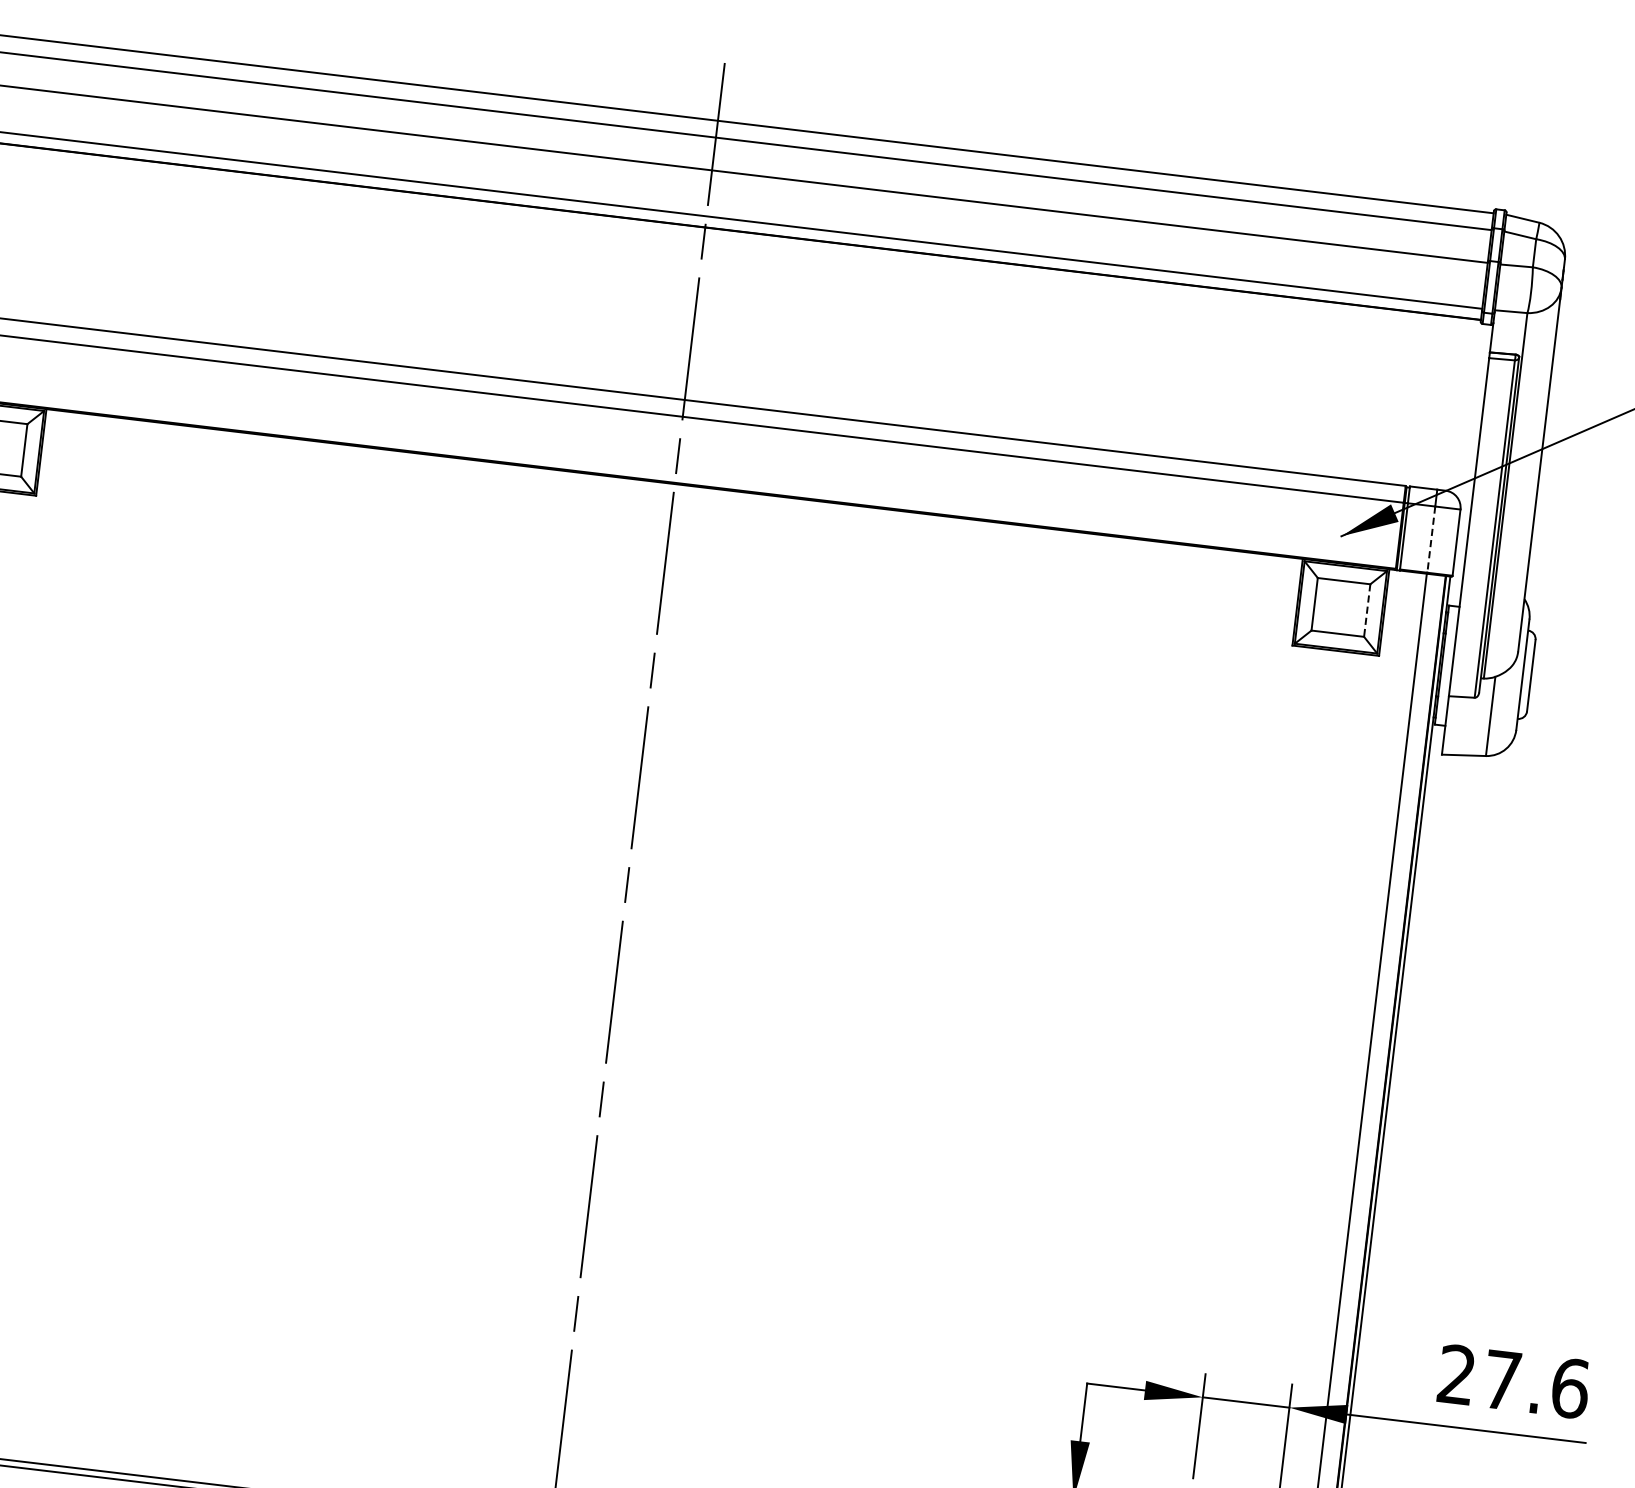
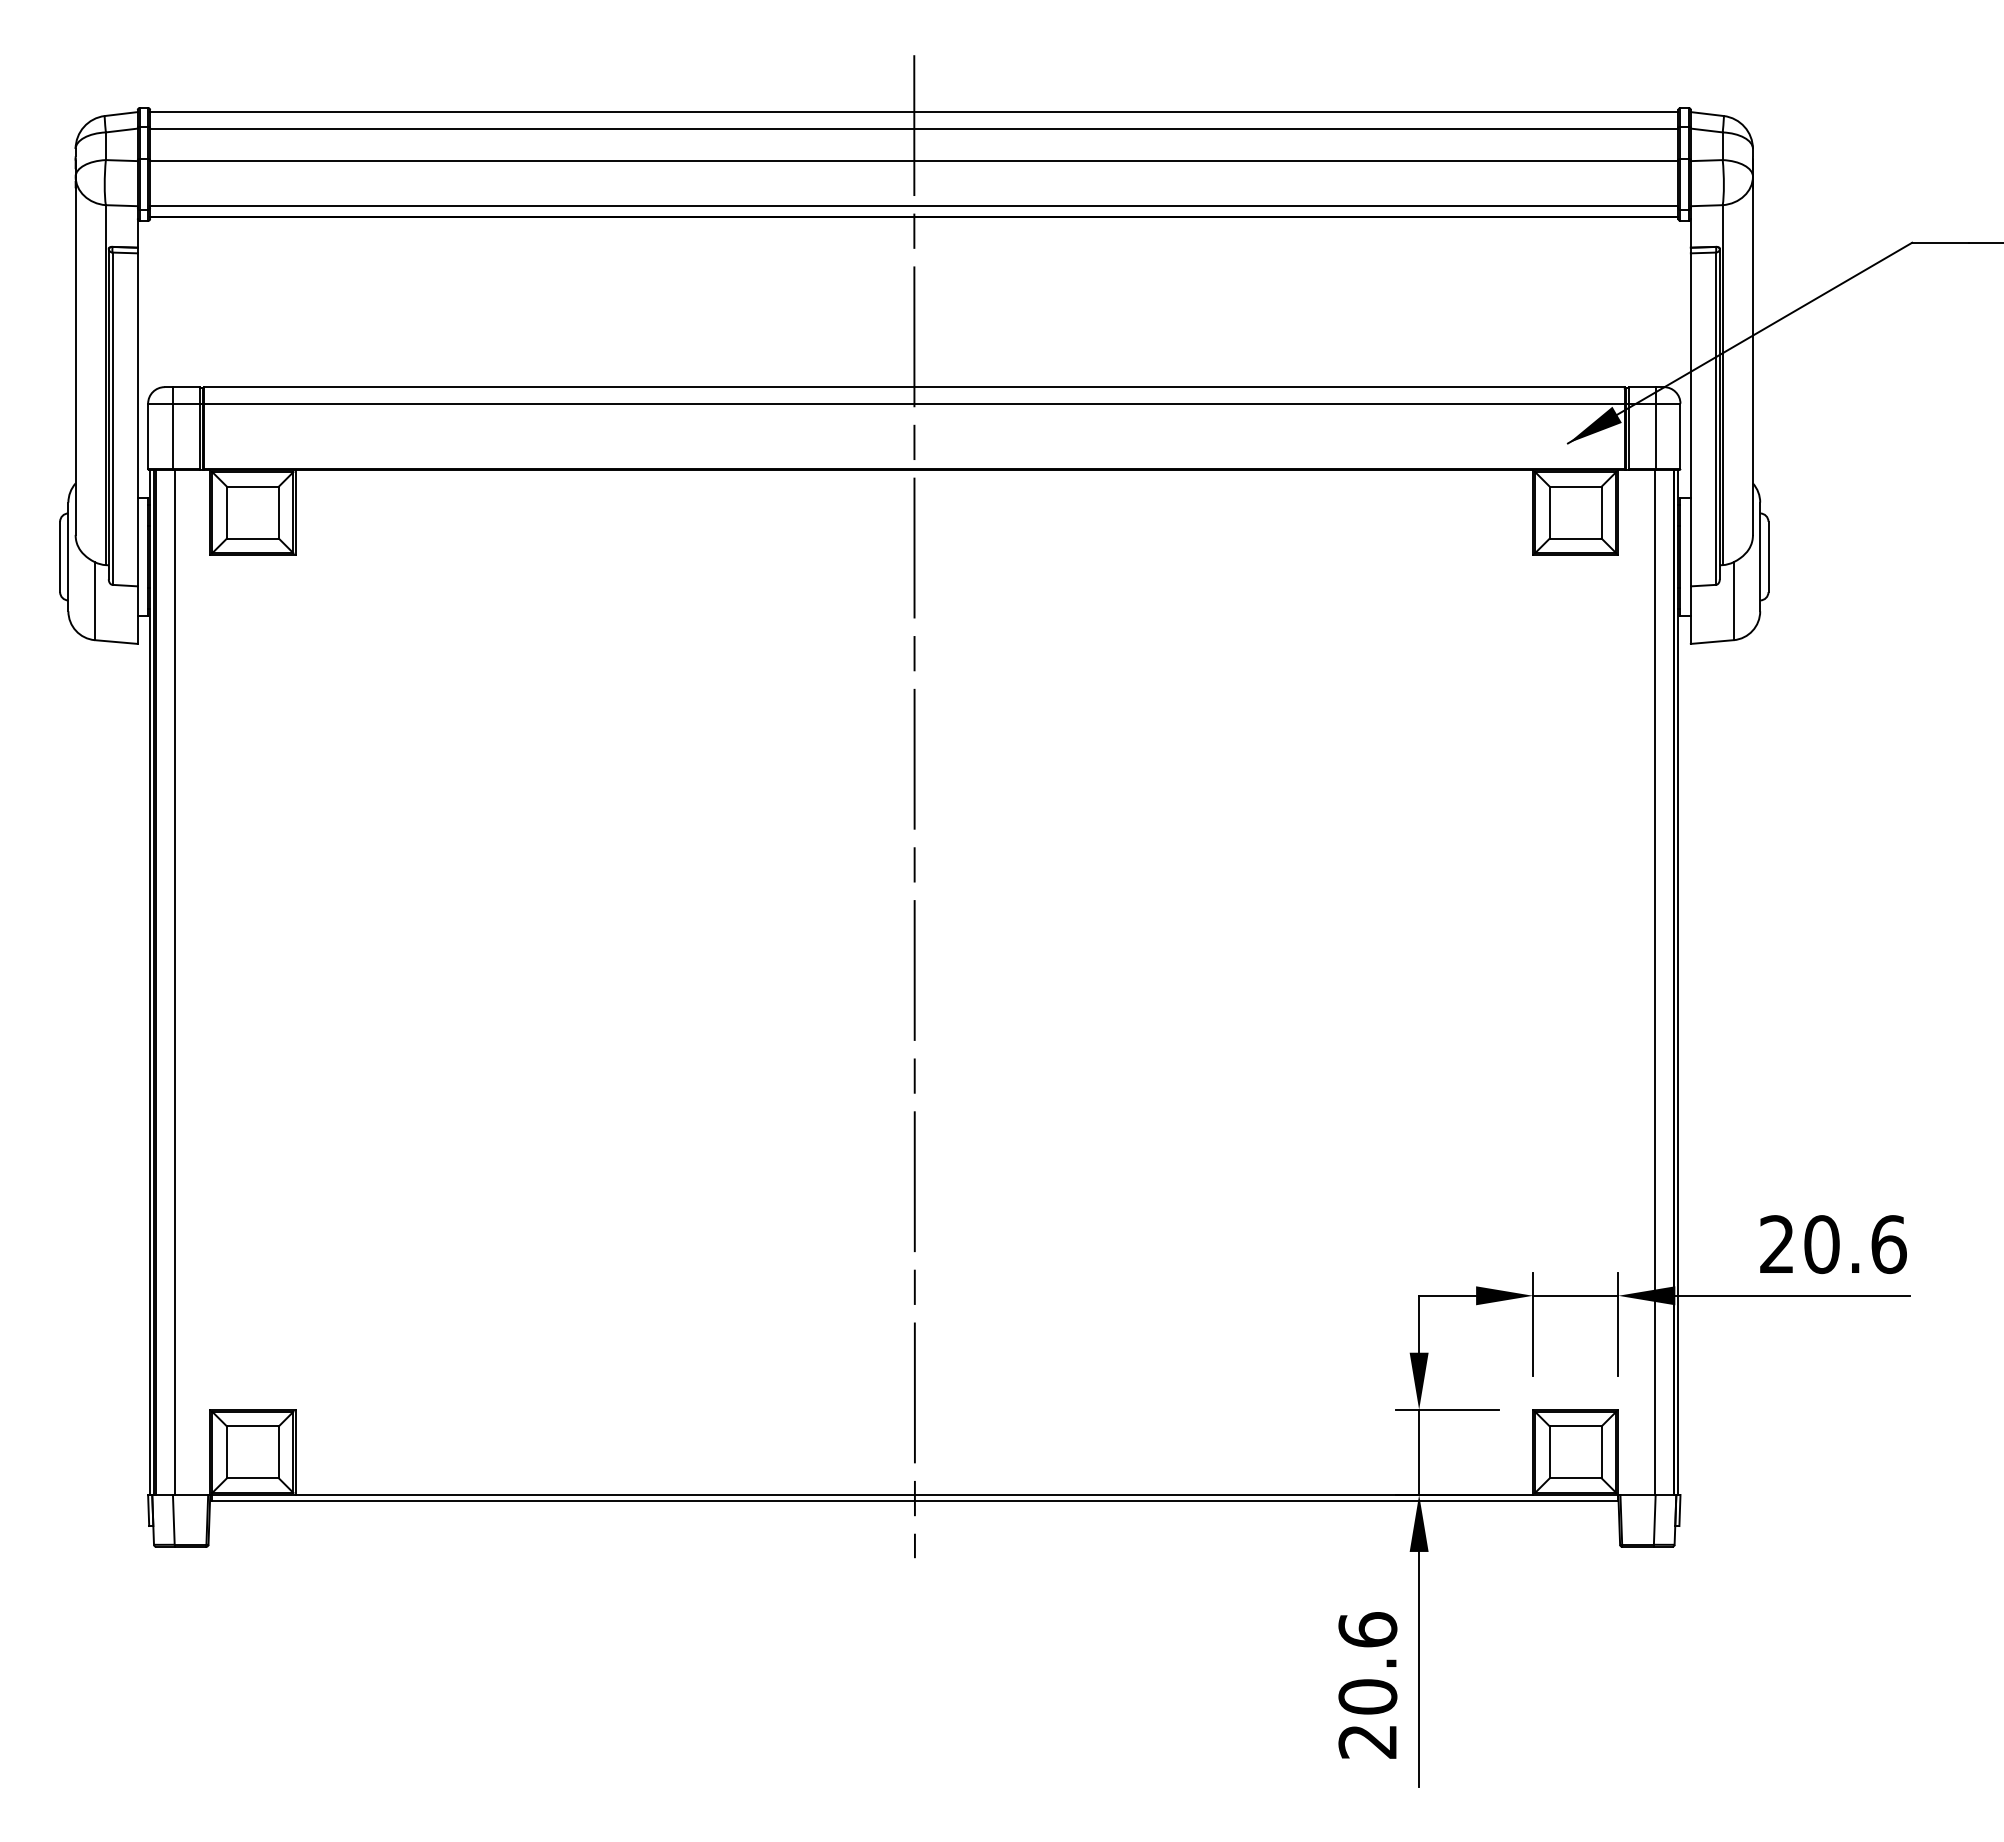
line: (1431, 539) -> (1655, 436), dashed -> solid
line: (1367, 610) -> (1601, 512), dashed -> solid
text: (1501, 1380) -> (1821, 1244), 27.6 -> 20.6

